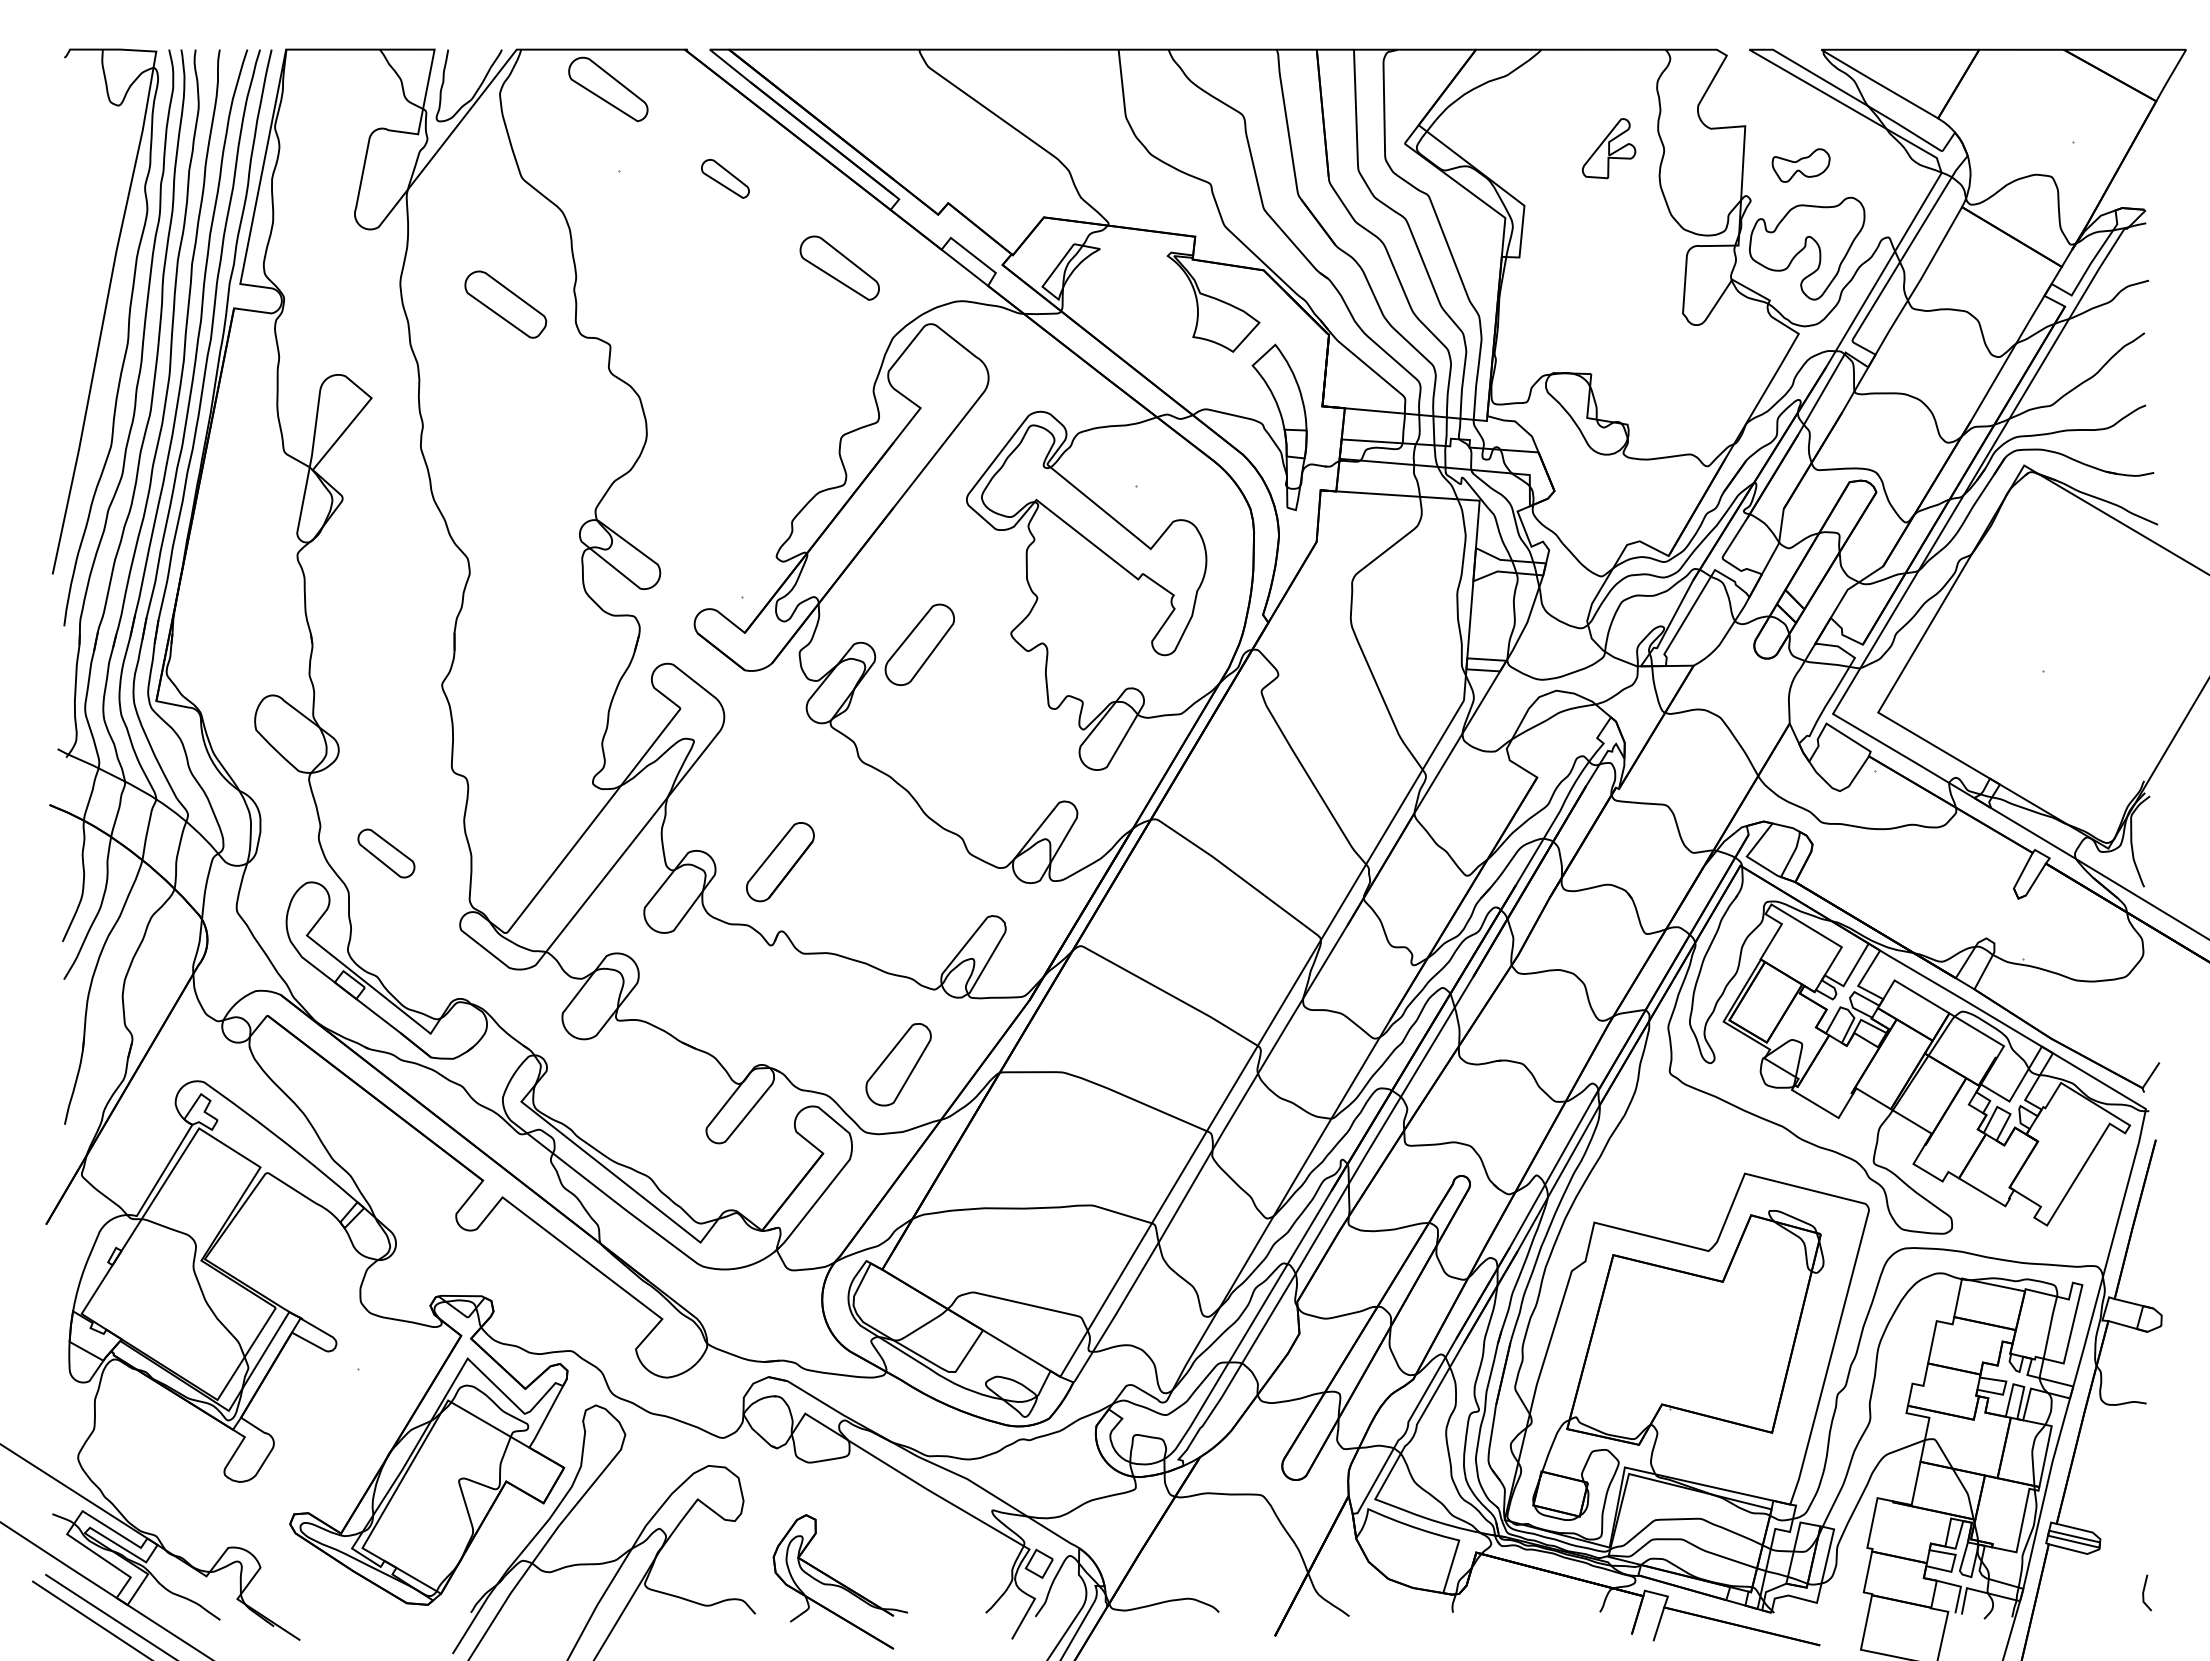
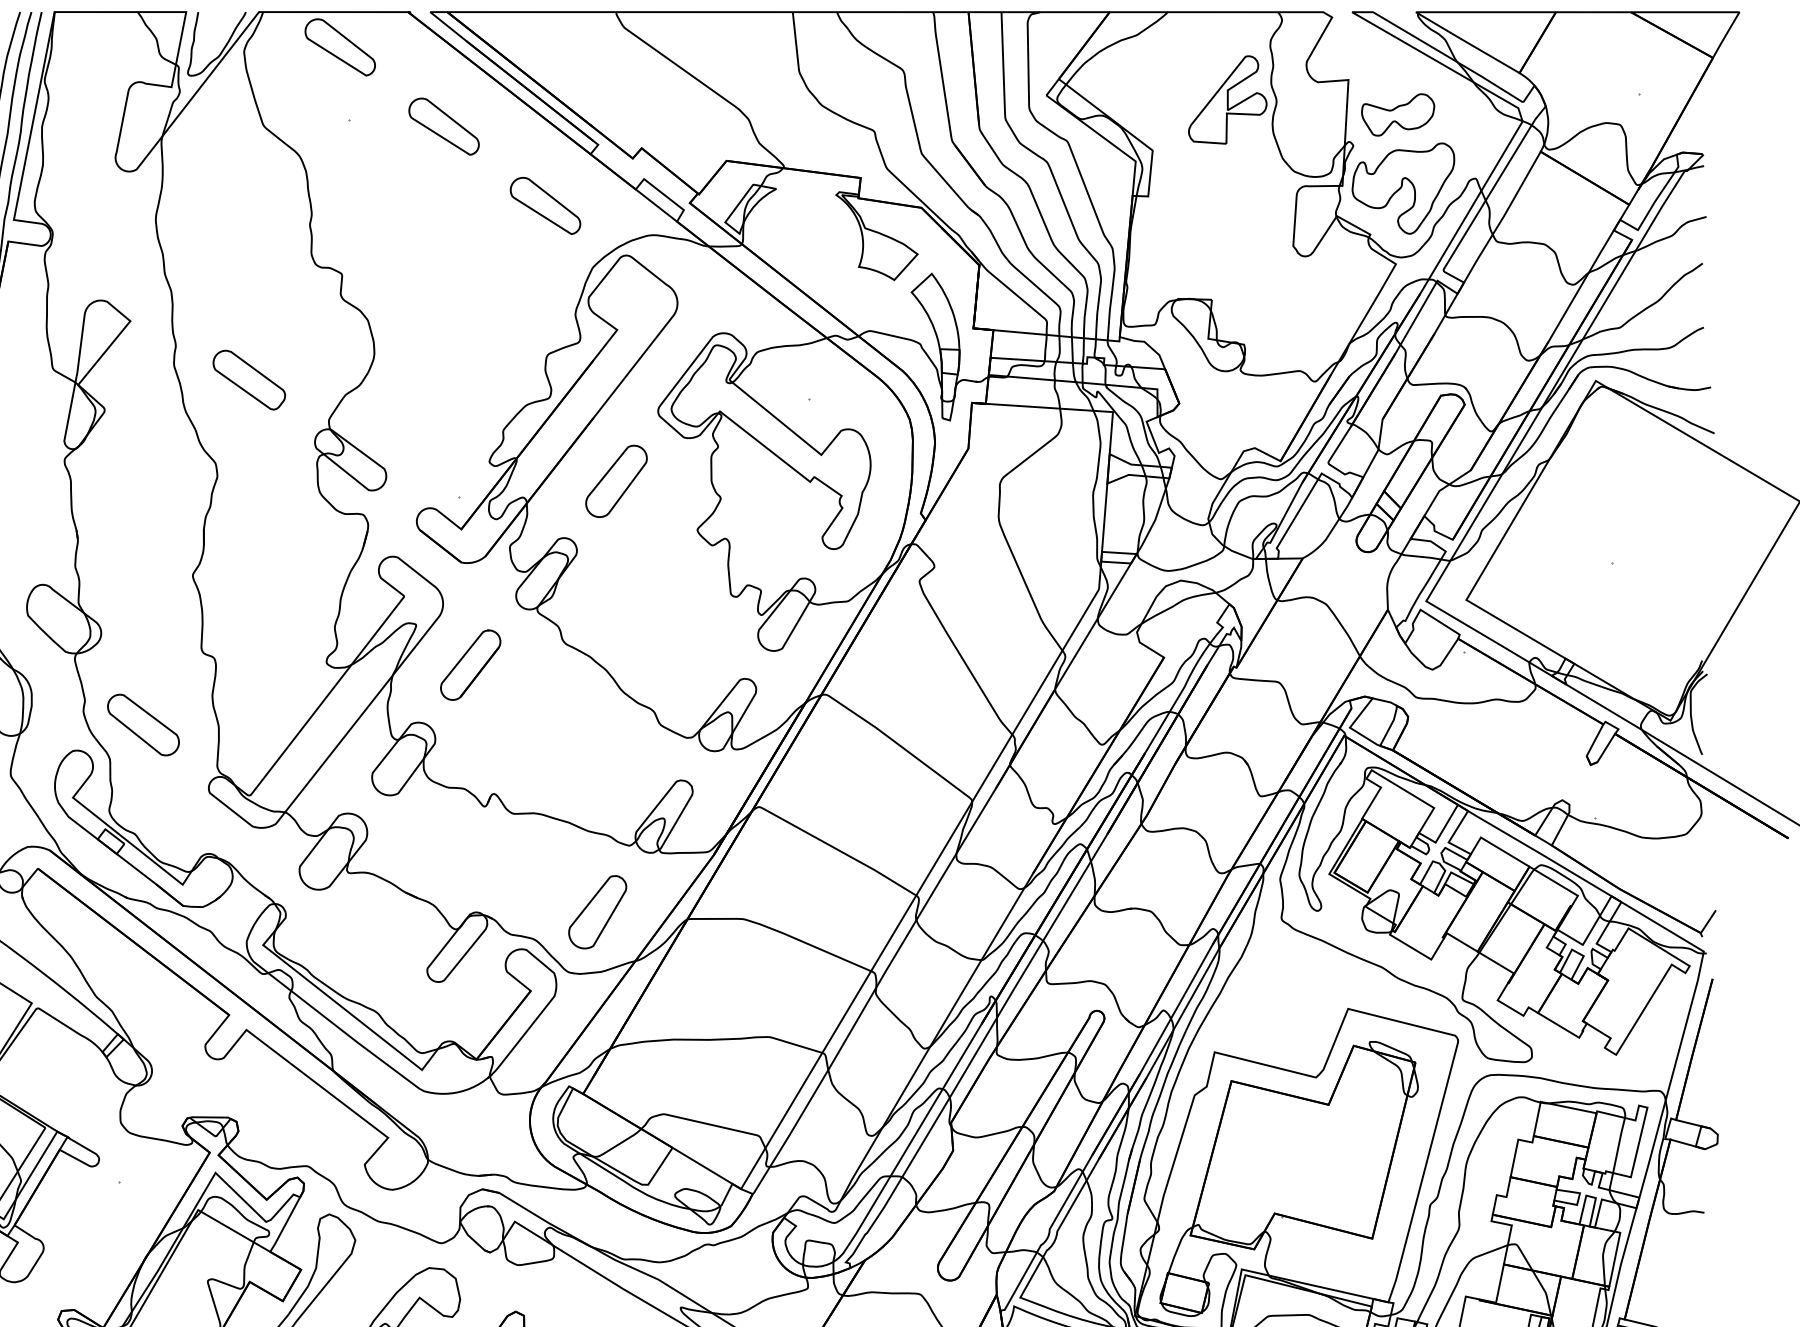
part: (1608, 148) -> (1227, 99), size x1.67
part: (1800, 165) -> (1397, 114), size x1.43
part: (725, 178) -> (444, 126), size x1.67
part: (505, 304) -> (249, 379), moved
part: (919, 644) -> (616, 481), moved
part: (386, 853) -> (143, 724), size x1.43
part: (780, 862) -> (470, 665), moved

